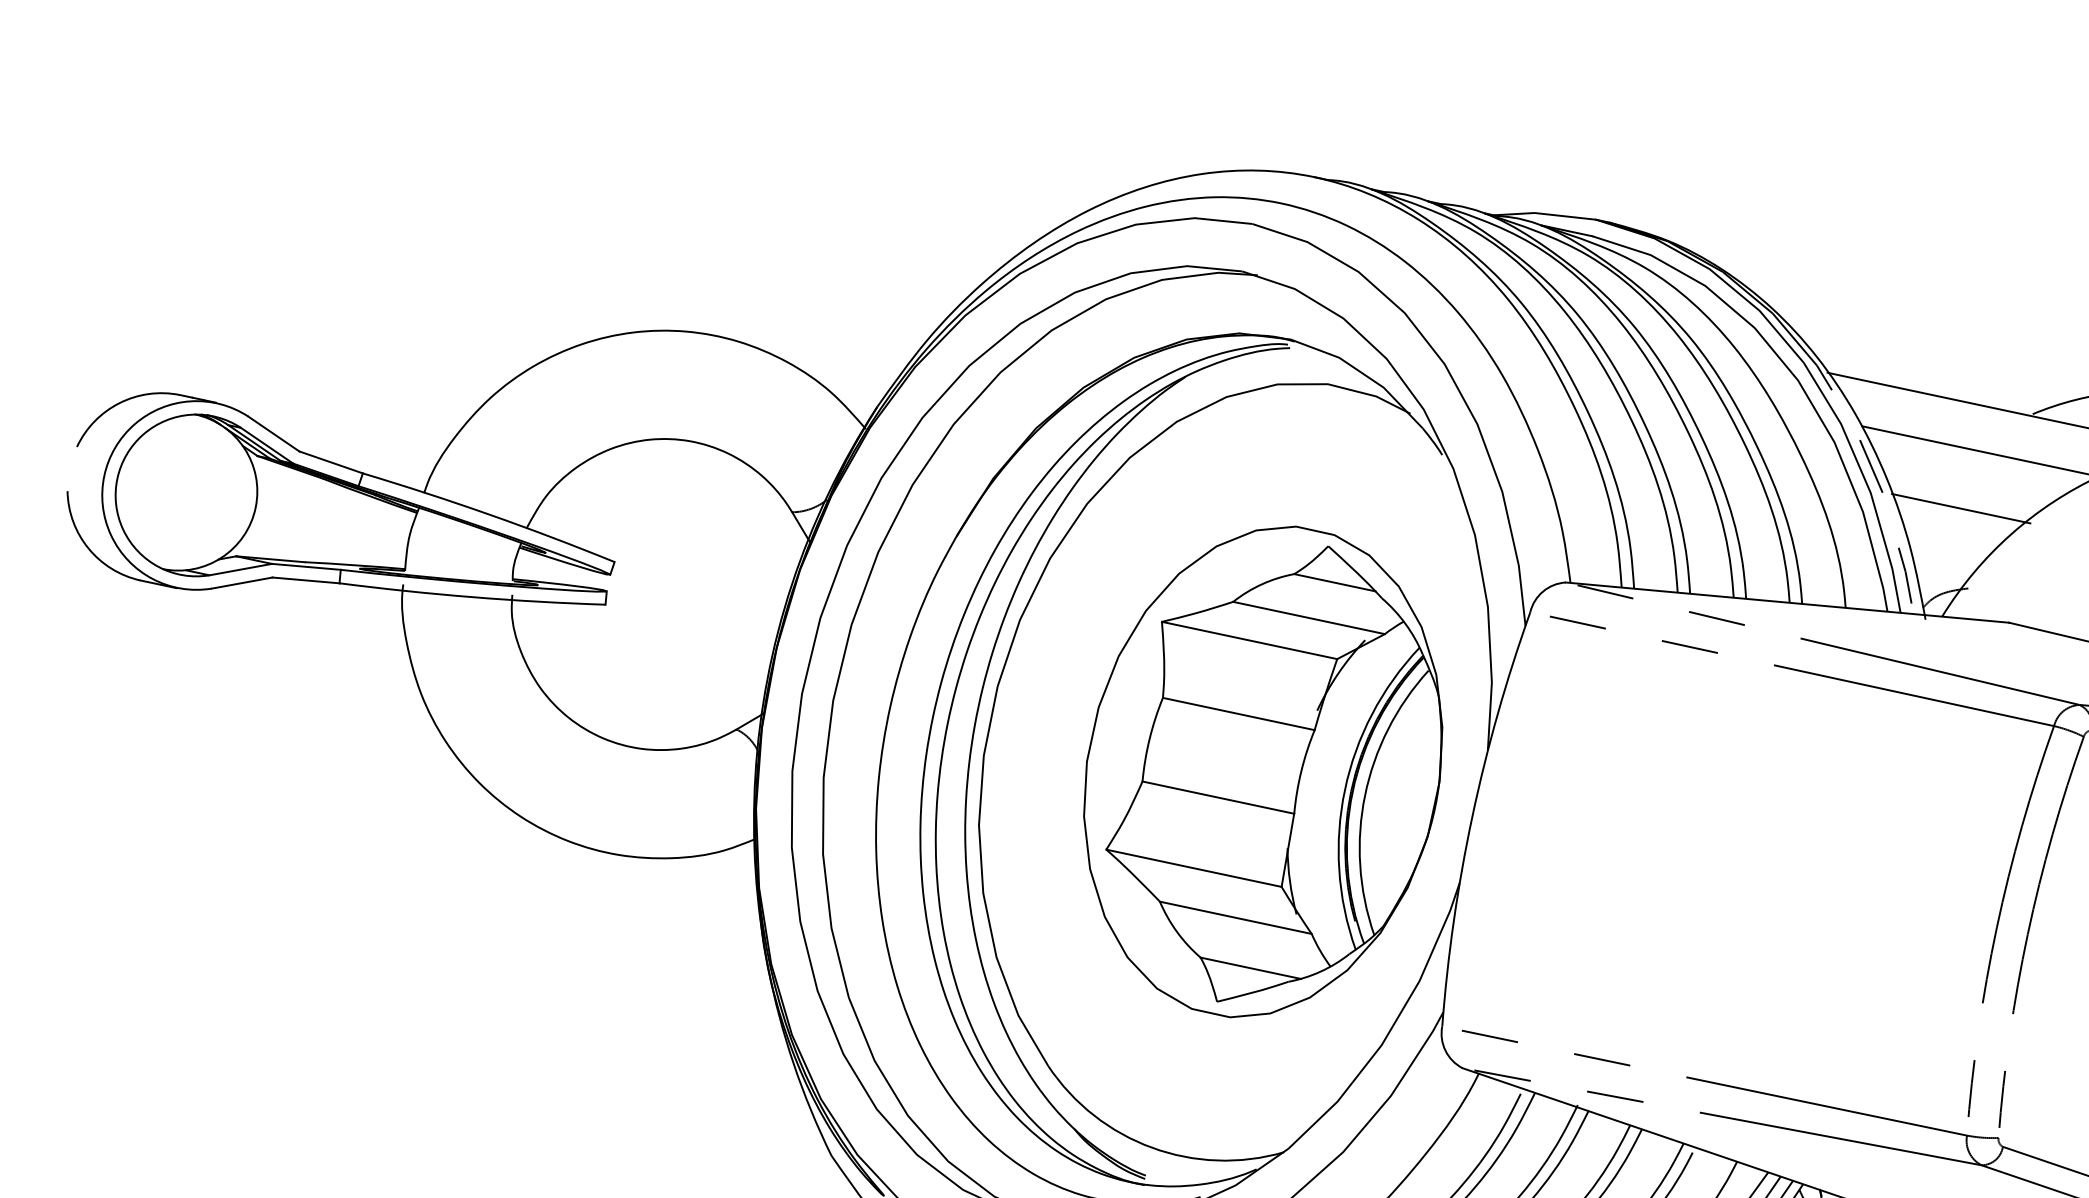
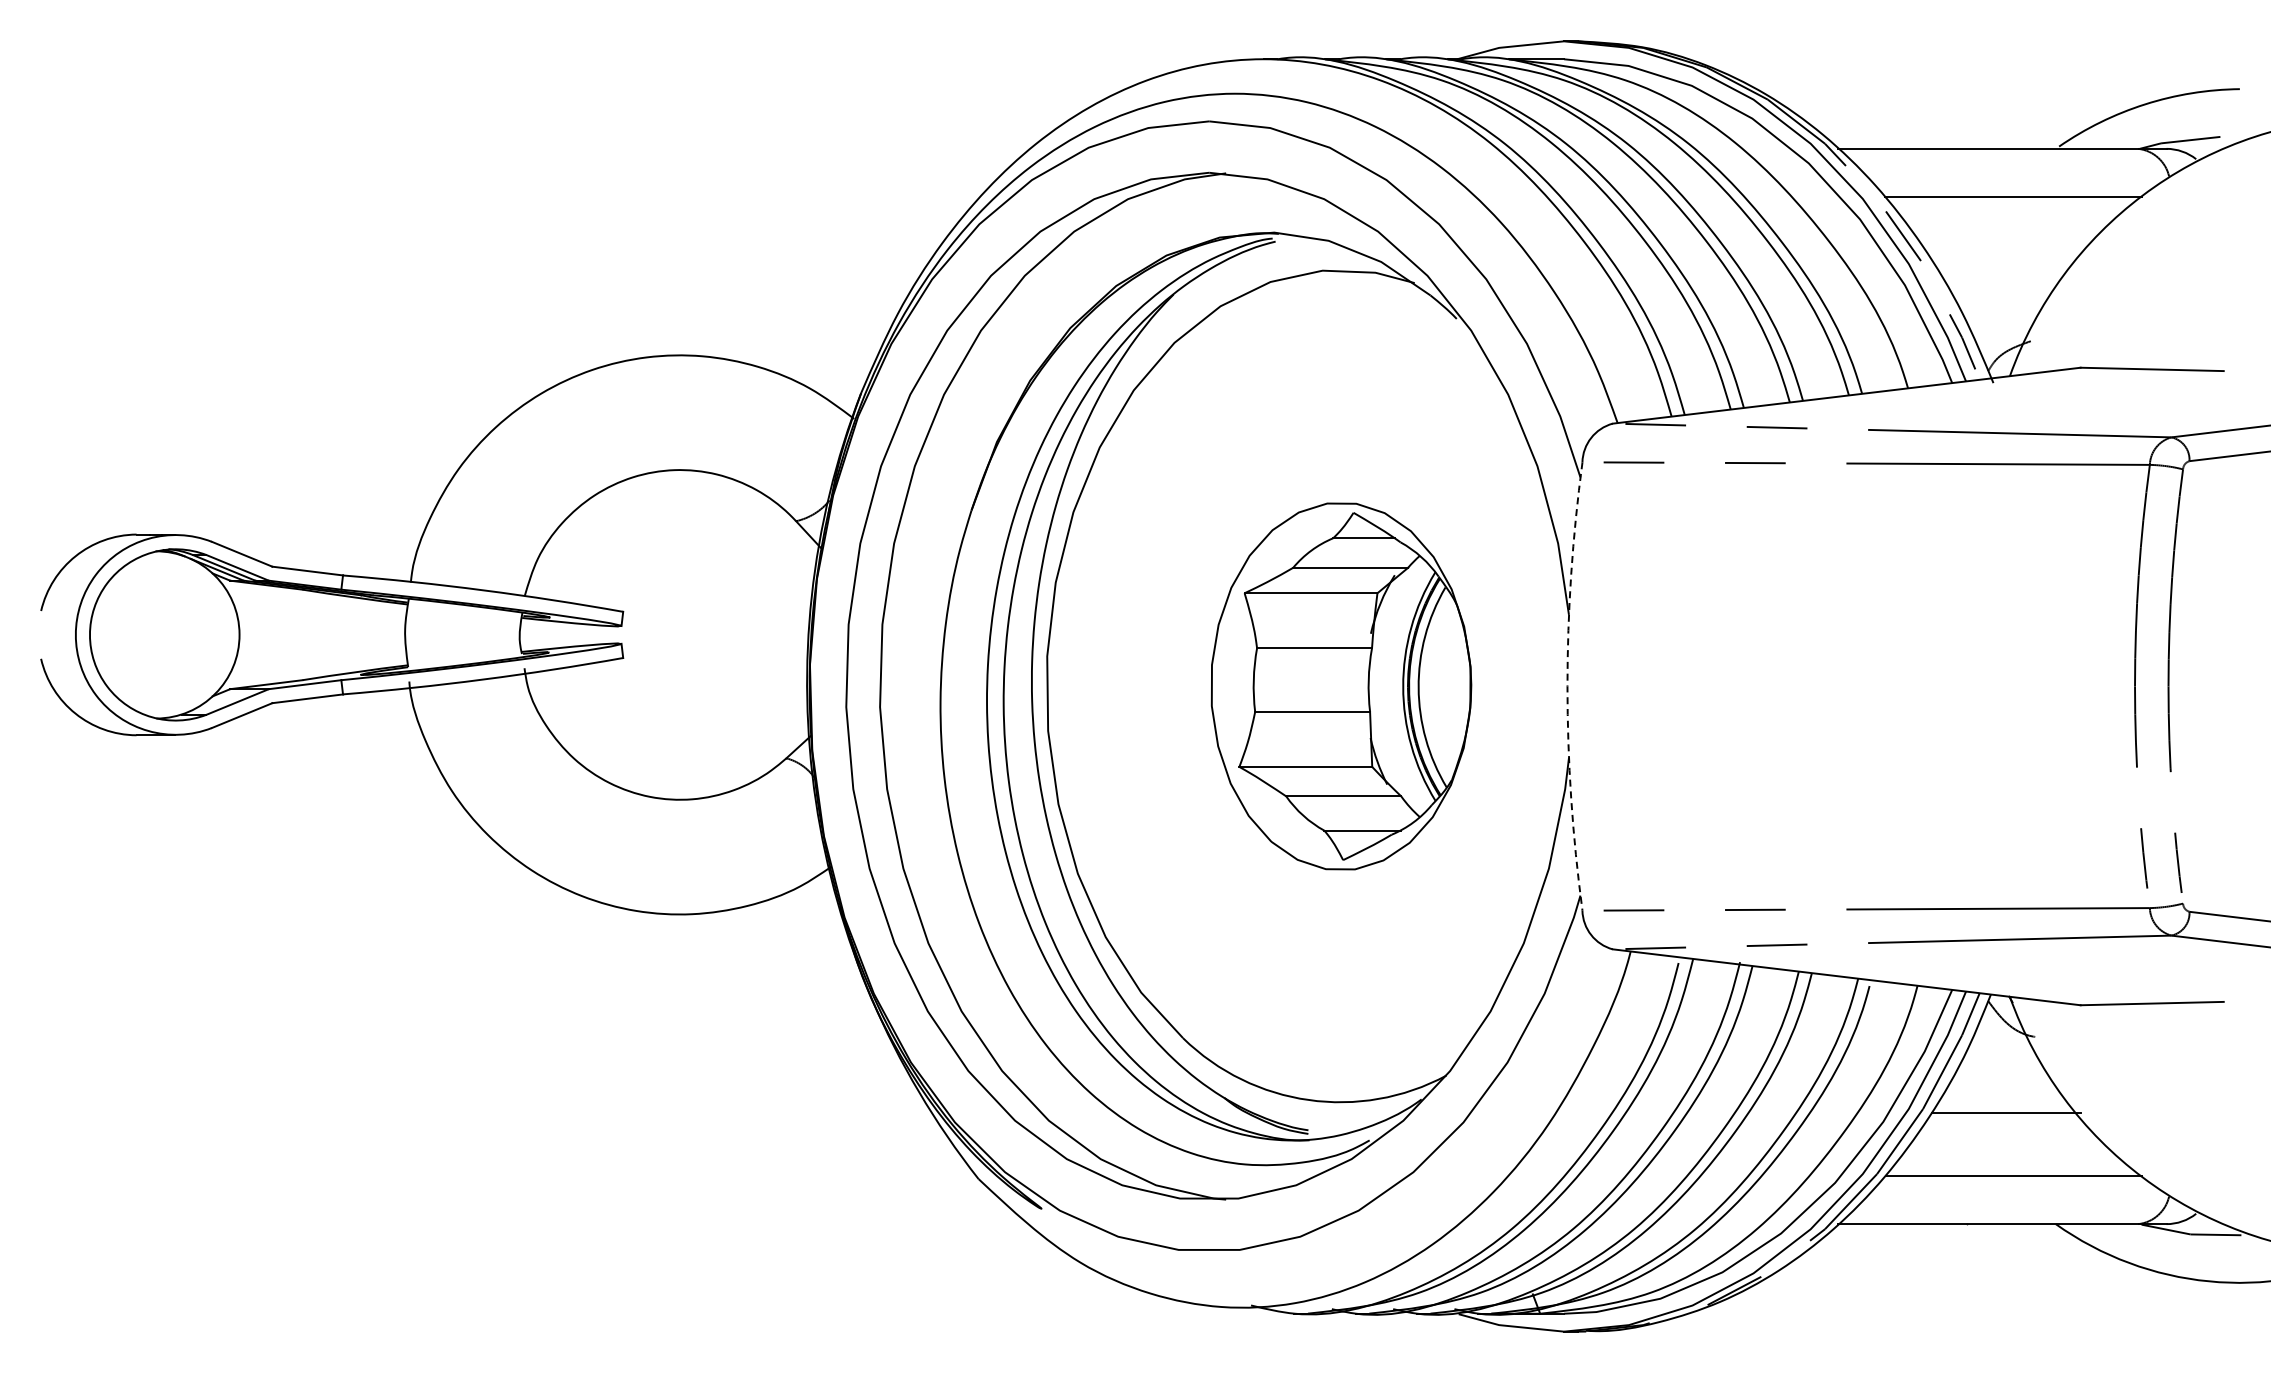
line: (1960, 508) -> (2005, 260), removed
part: (1263, 772) -> (1341, 686), size x0.7
arc: (1472, 816) -> (1567, 686), solid -> dashed

